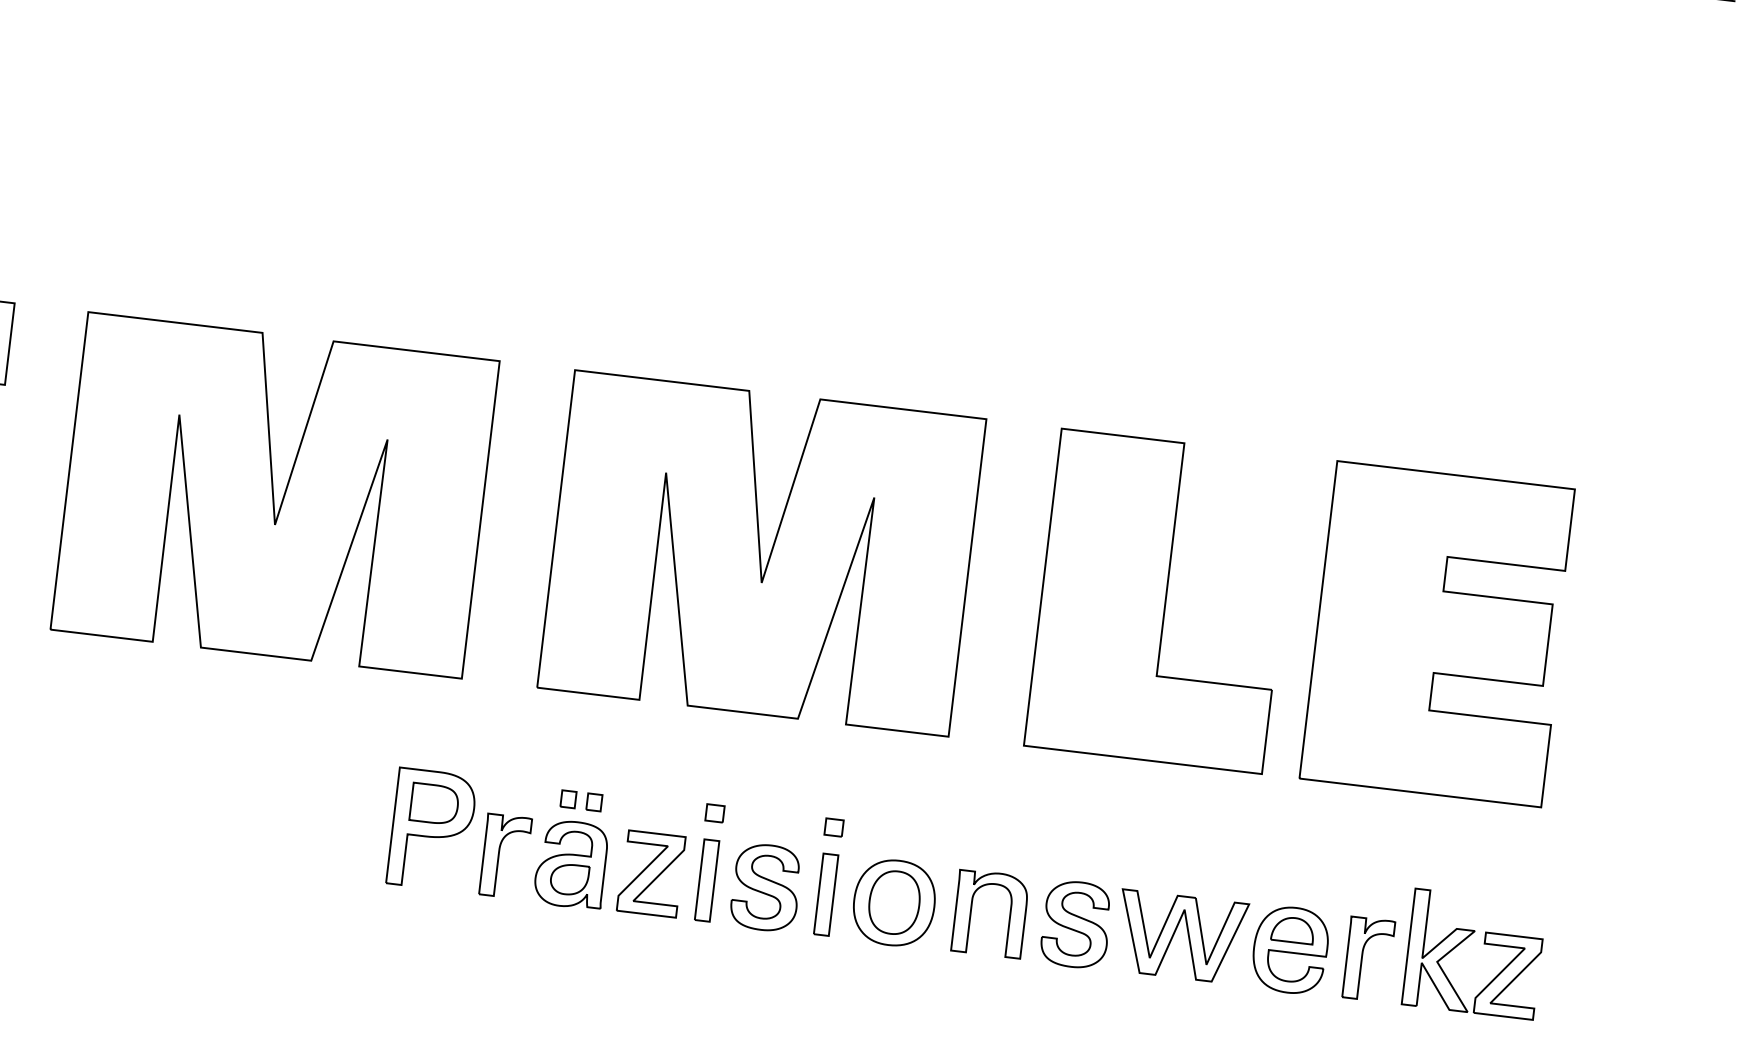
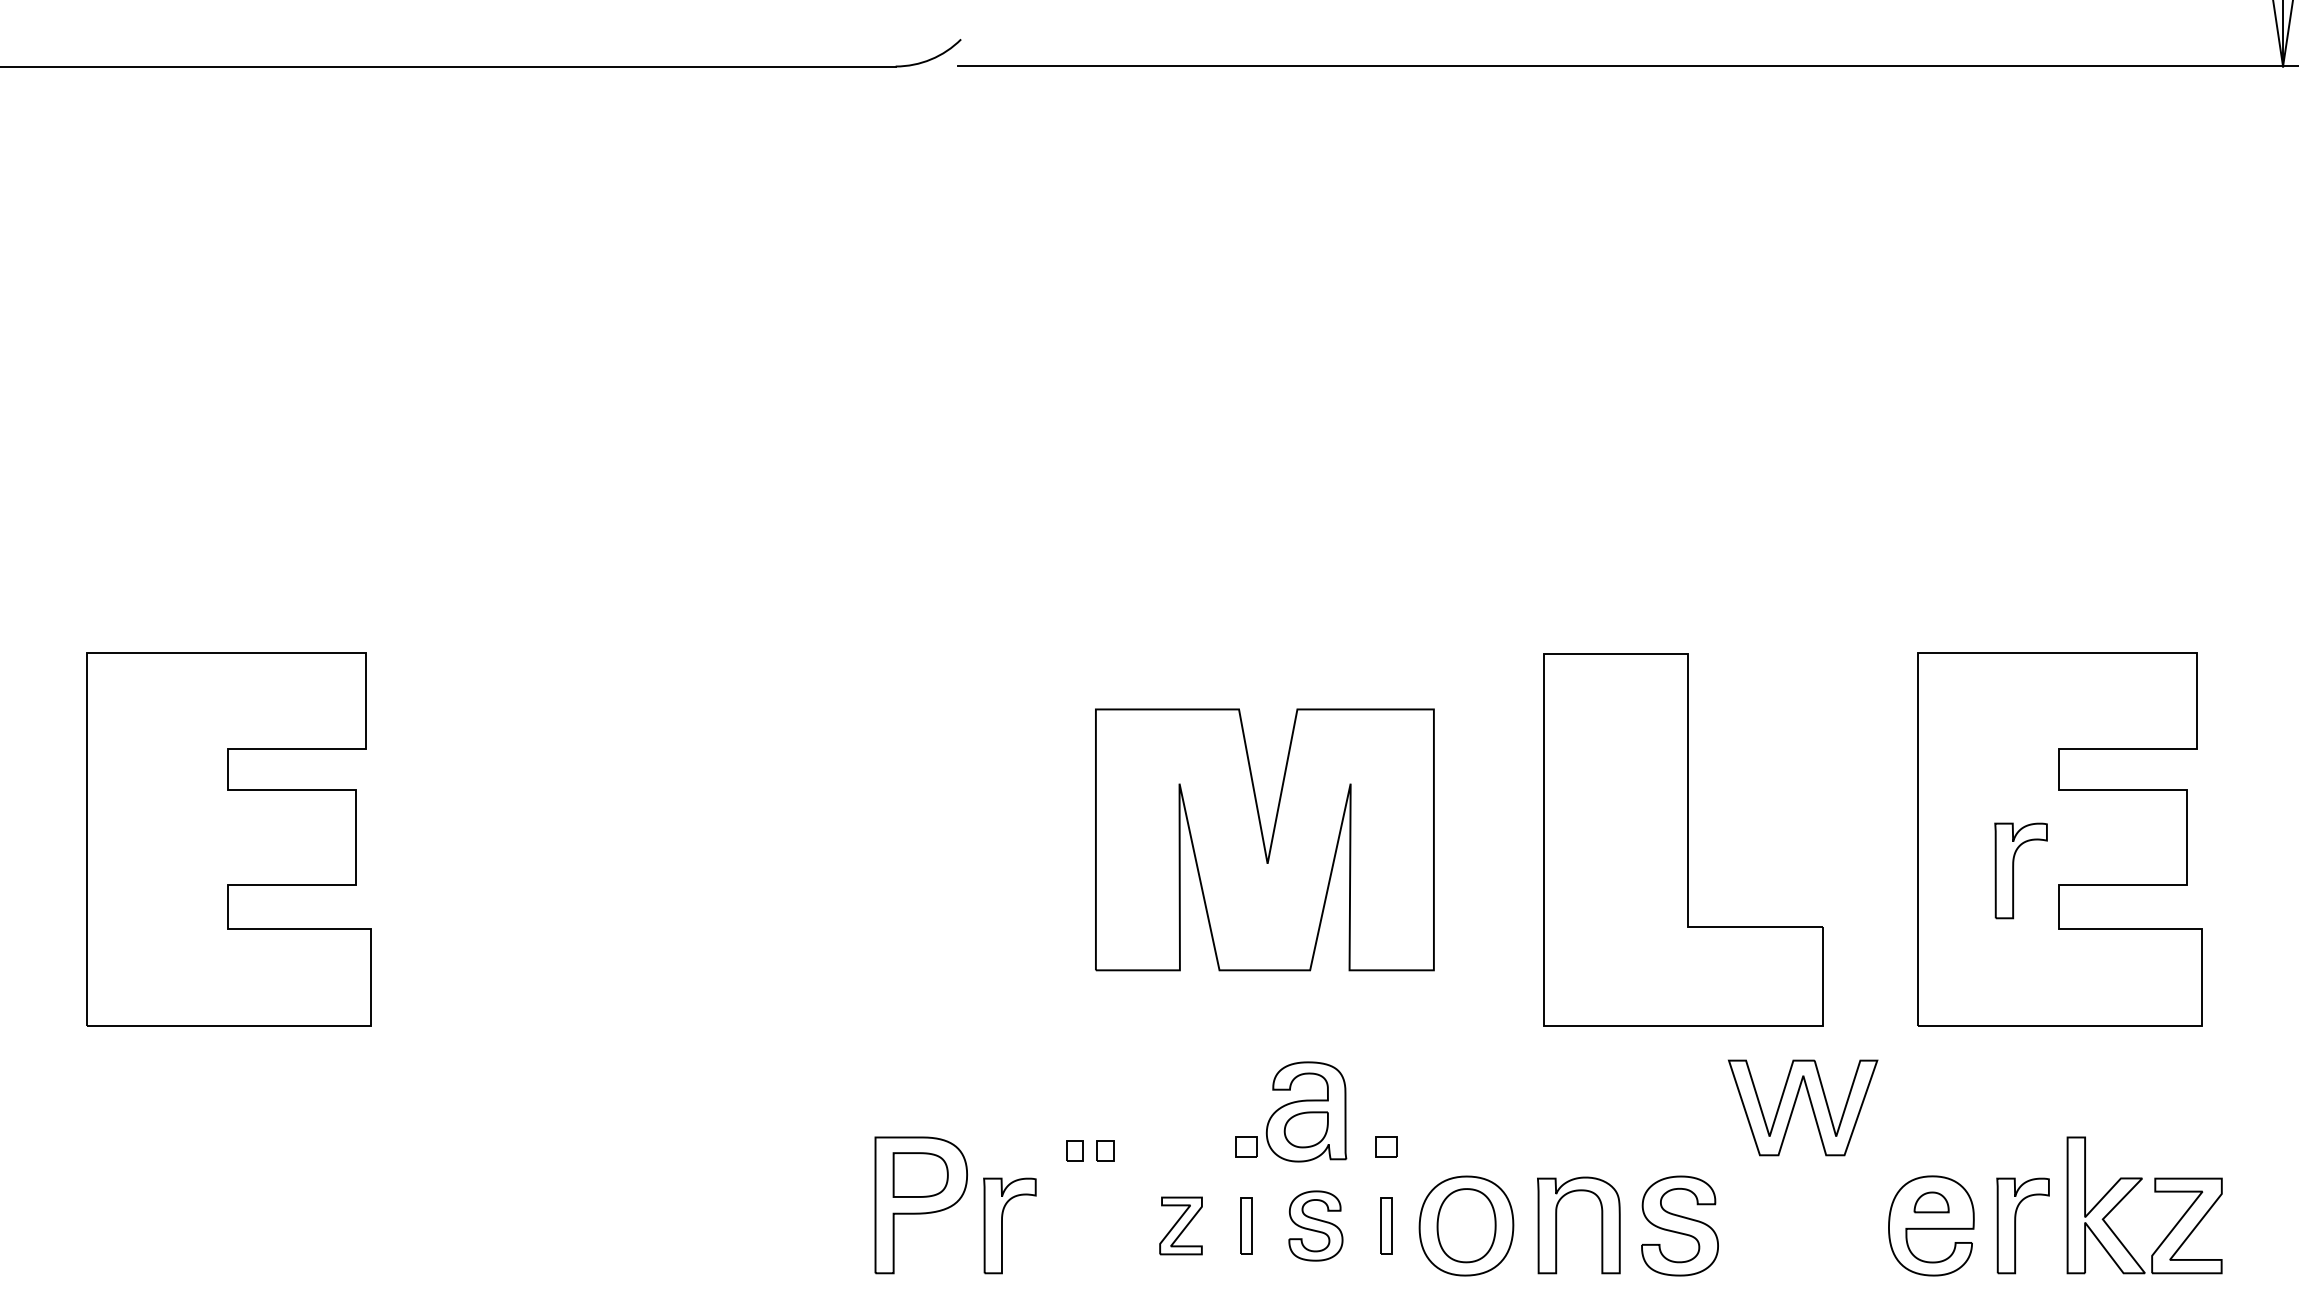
part: (275, 495) -> (693, 839), removed
part: (761, 553) -> (1264, 839), size x0.7
part: (1161, 600) -> (1683, 839), moved
part: (1396, 655) -> (2013, 870), added
part: (571, 864) -> (1306, 1111), moved
part: (650, 873) -> (1180, 1225), size x0.6
part: (707, 880) -> (1246, 1225), size x0.6
part: (765, 887) -> (1315, 1225), size x0.7
part: (826, 894) -> (1386, 1225), size x0.6
part: (1292, 930) -> (1931, 1202), size x0.7
part: (1187, 934) -> (1810, 1104), moved

